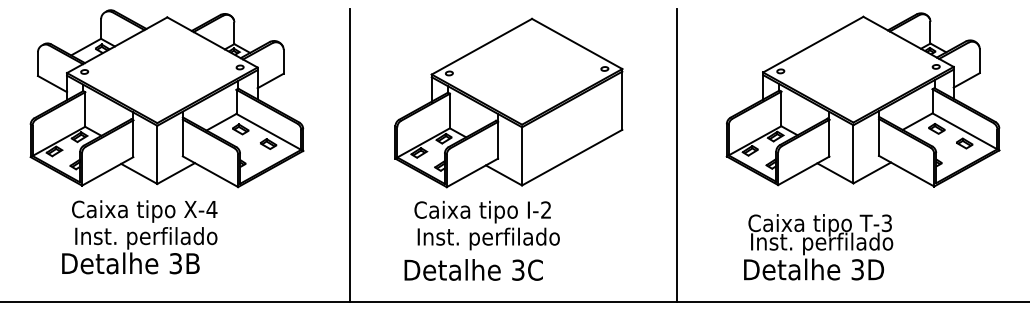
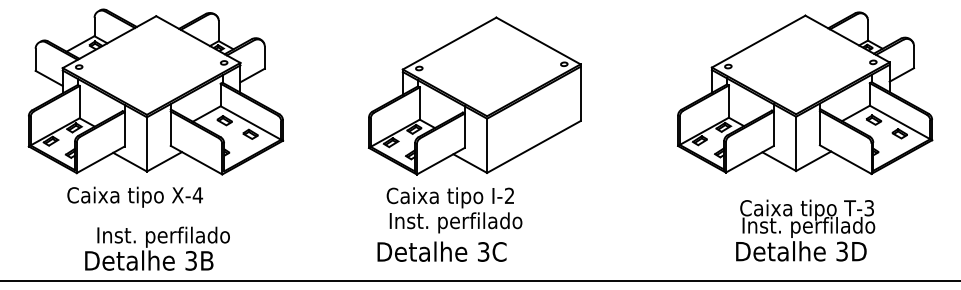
line: (349, 154) -> (326, 144), removed
line: (676, 154) -> (631, 144), removed
text: (818, 247) -> (805, 230), moved
text: (139, 250) -> (157, 248), moved

